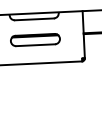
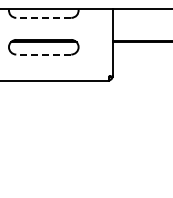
line: (34, 19) -> (43, 17), solid -> dashed
line: (35, 45) -> (43, 54), solid -> dashed

